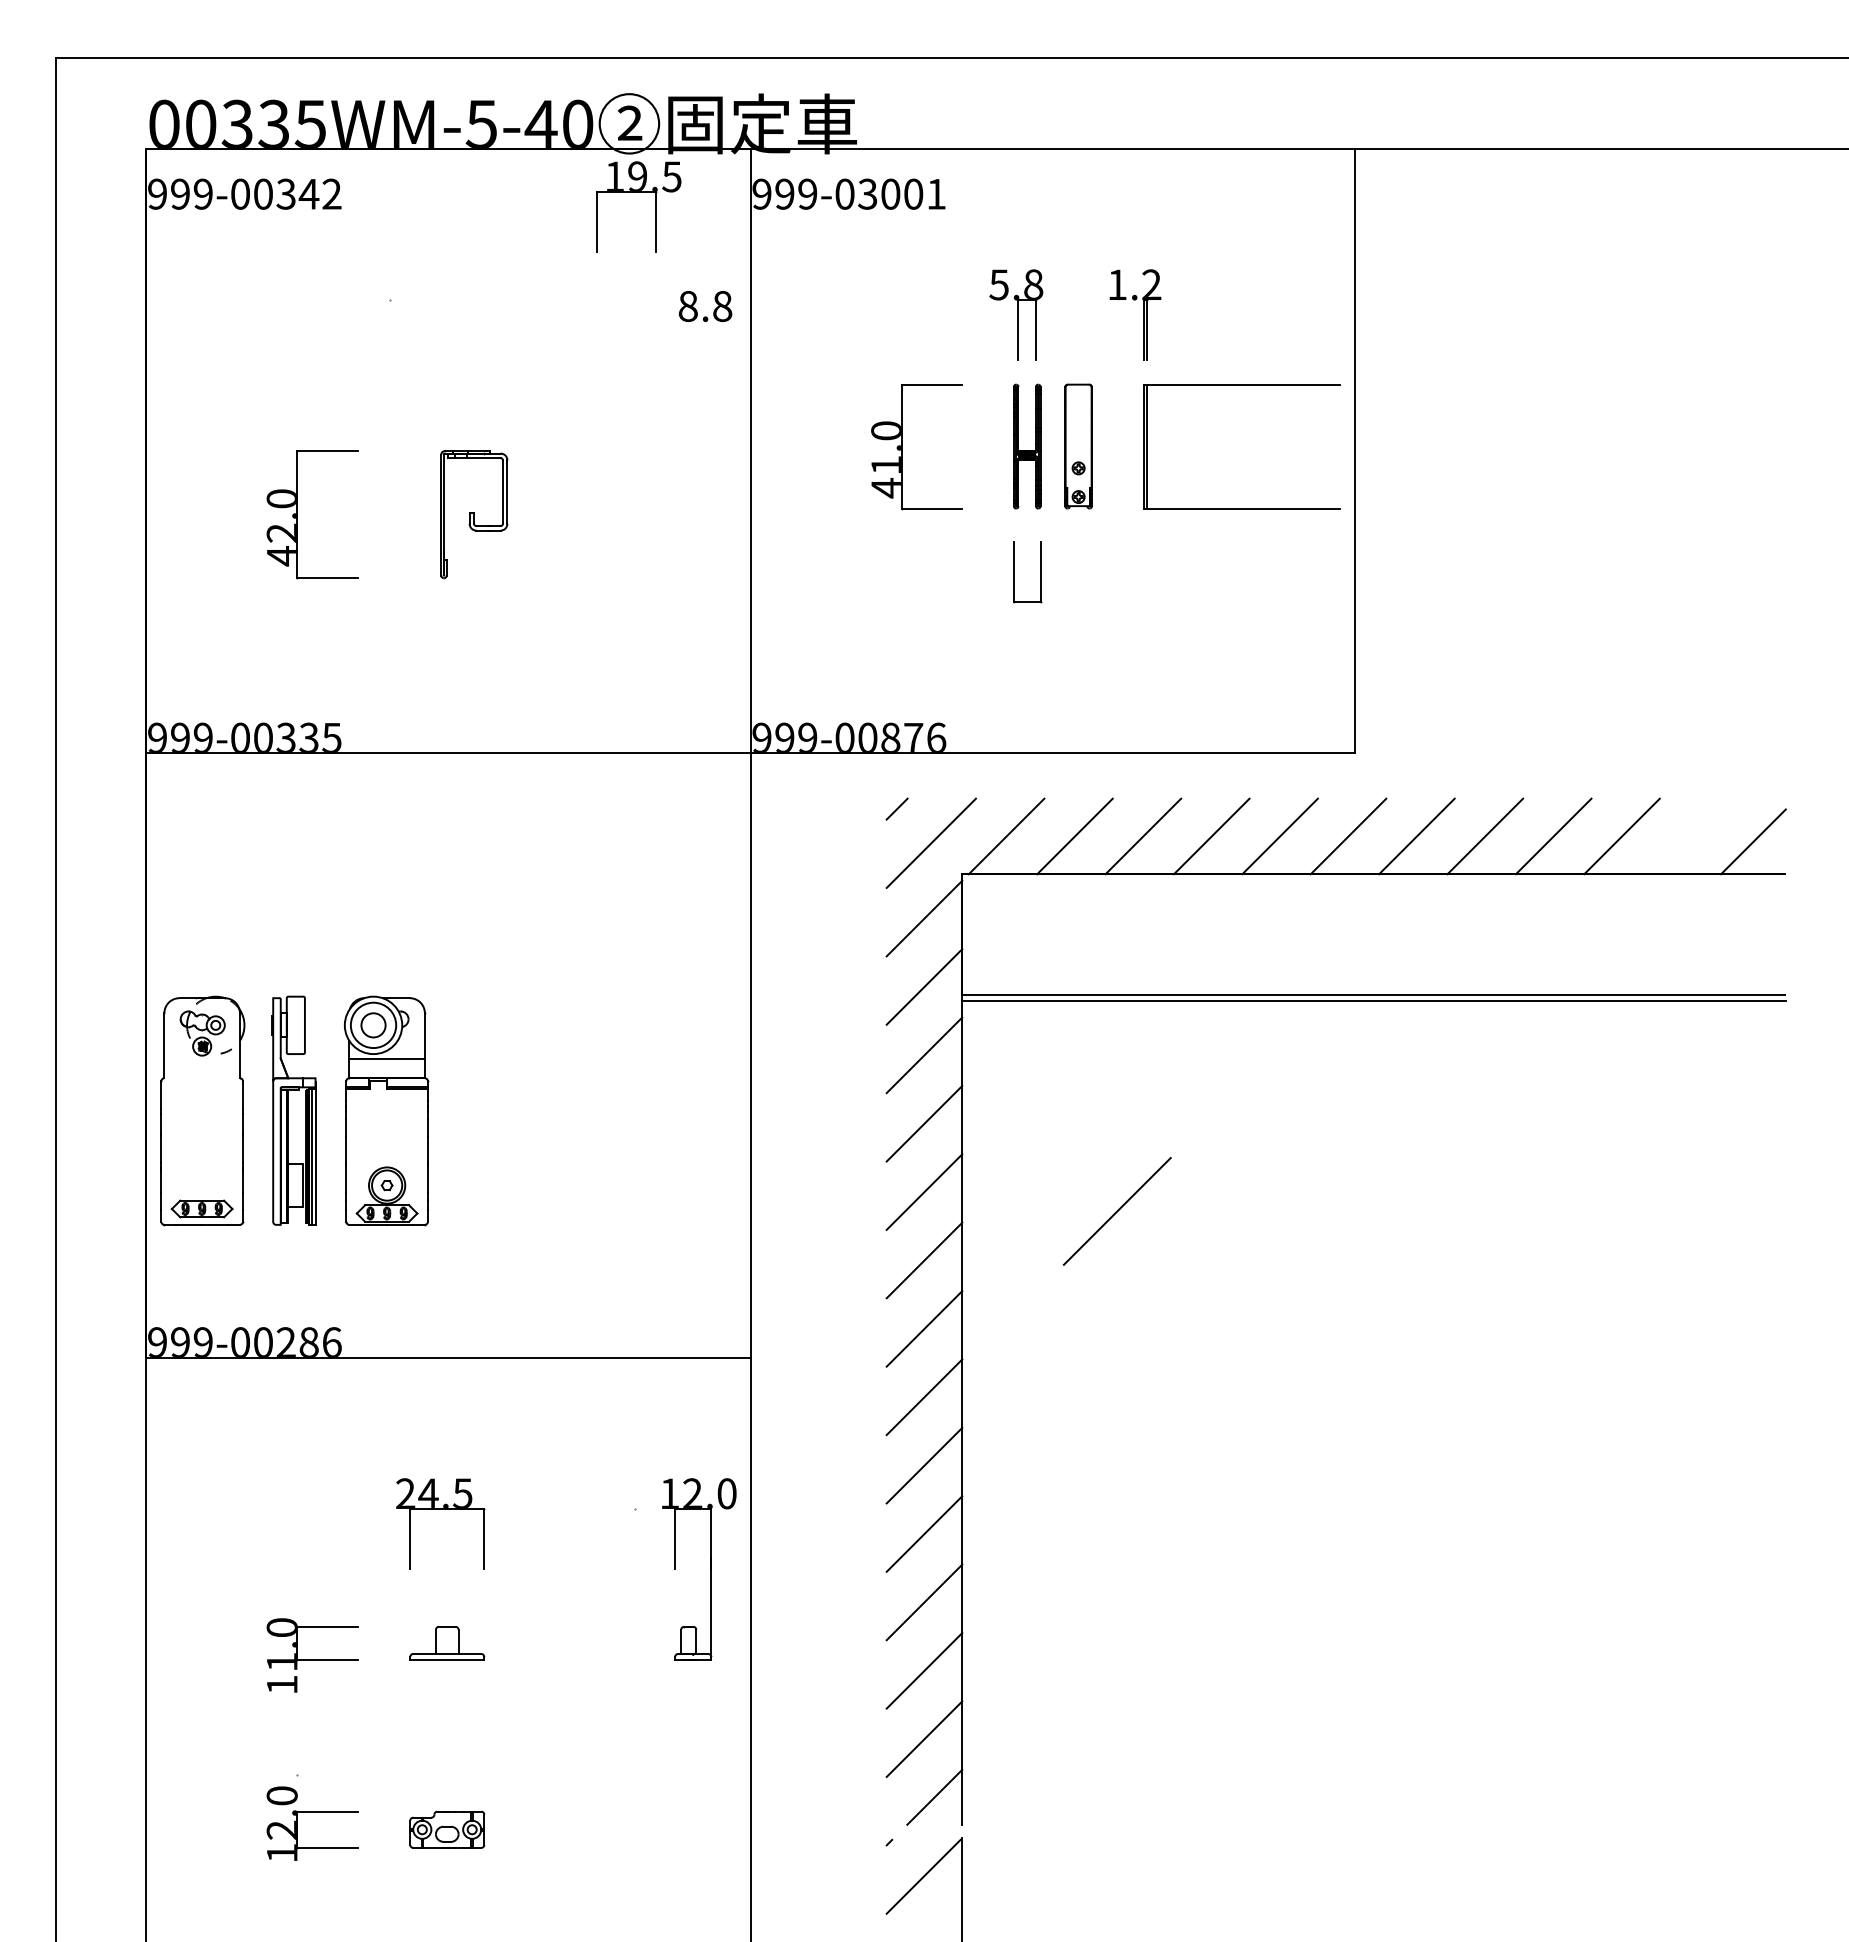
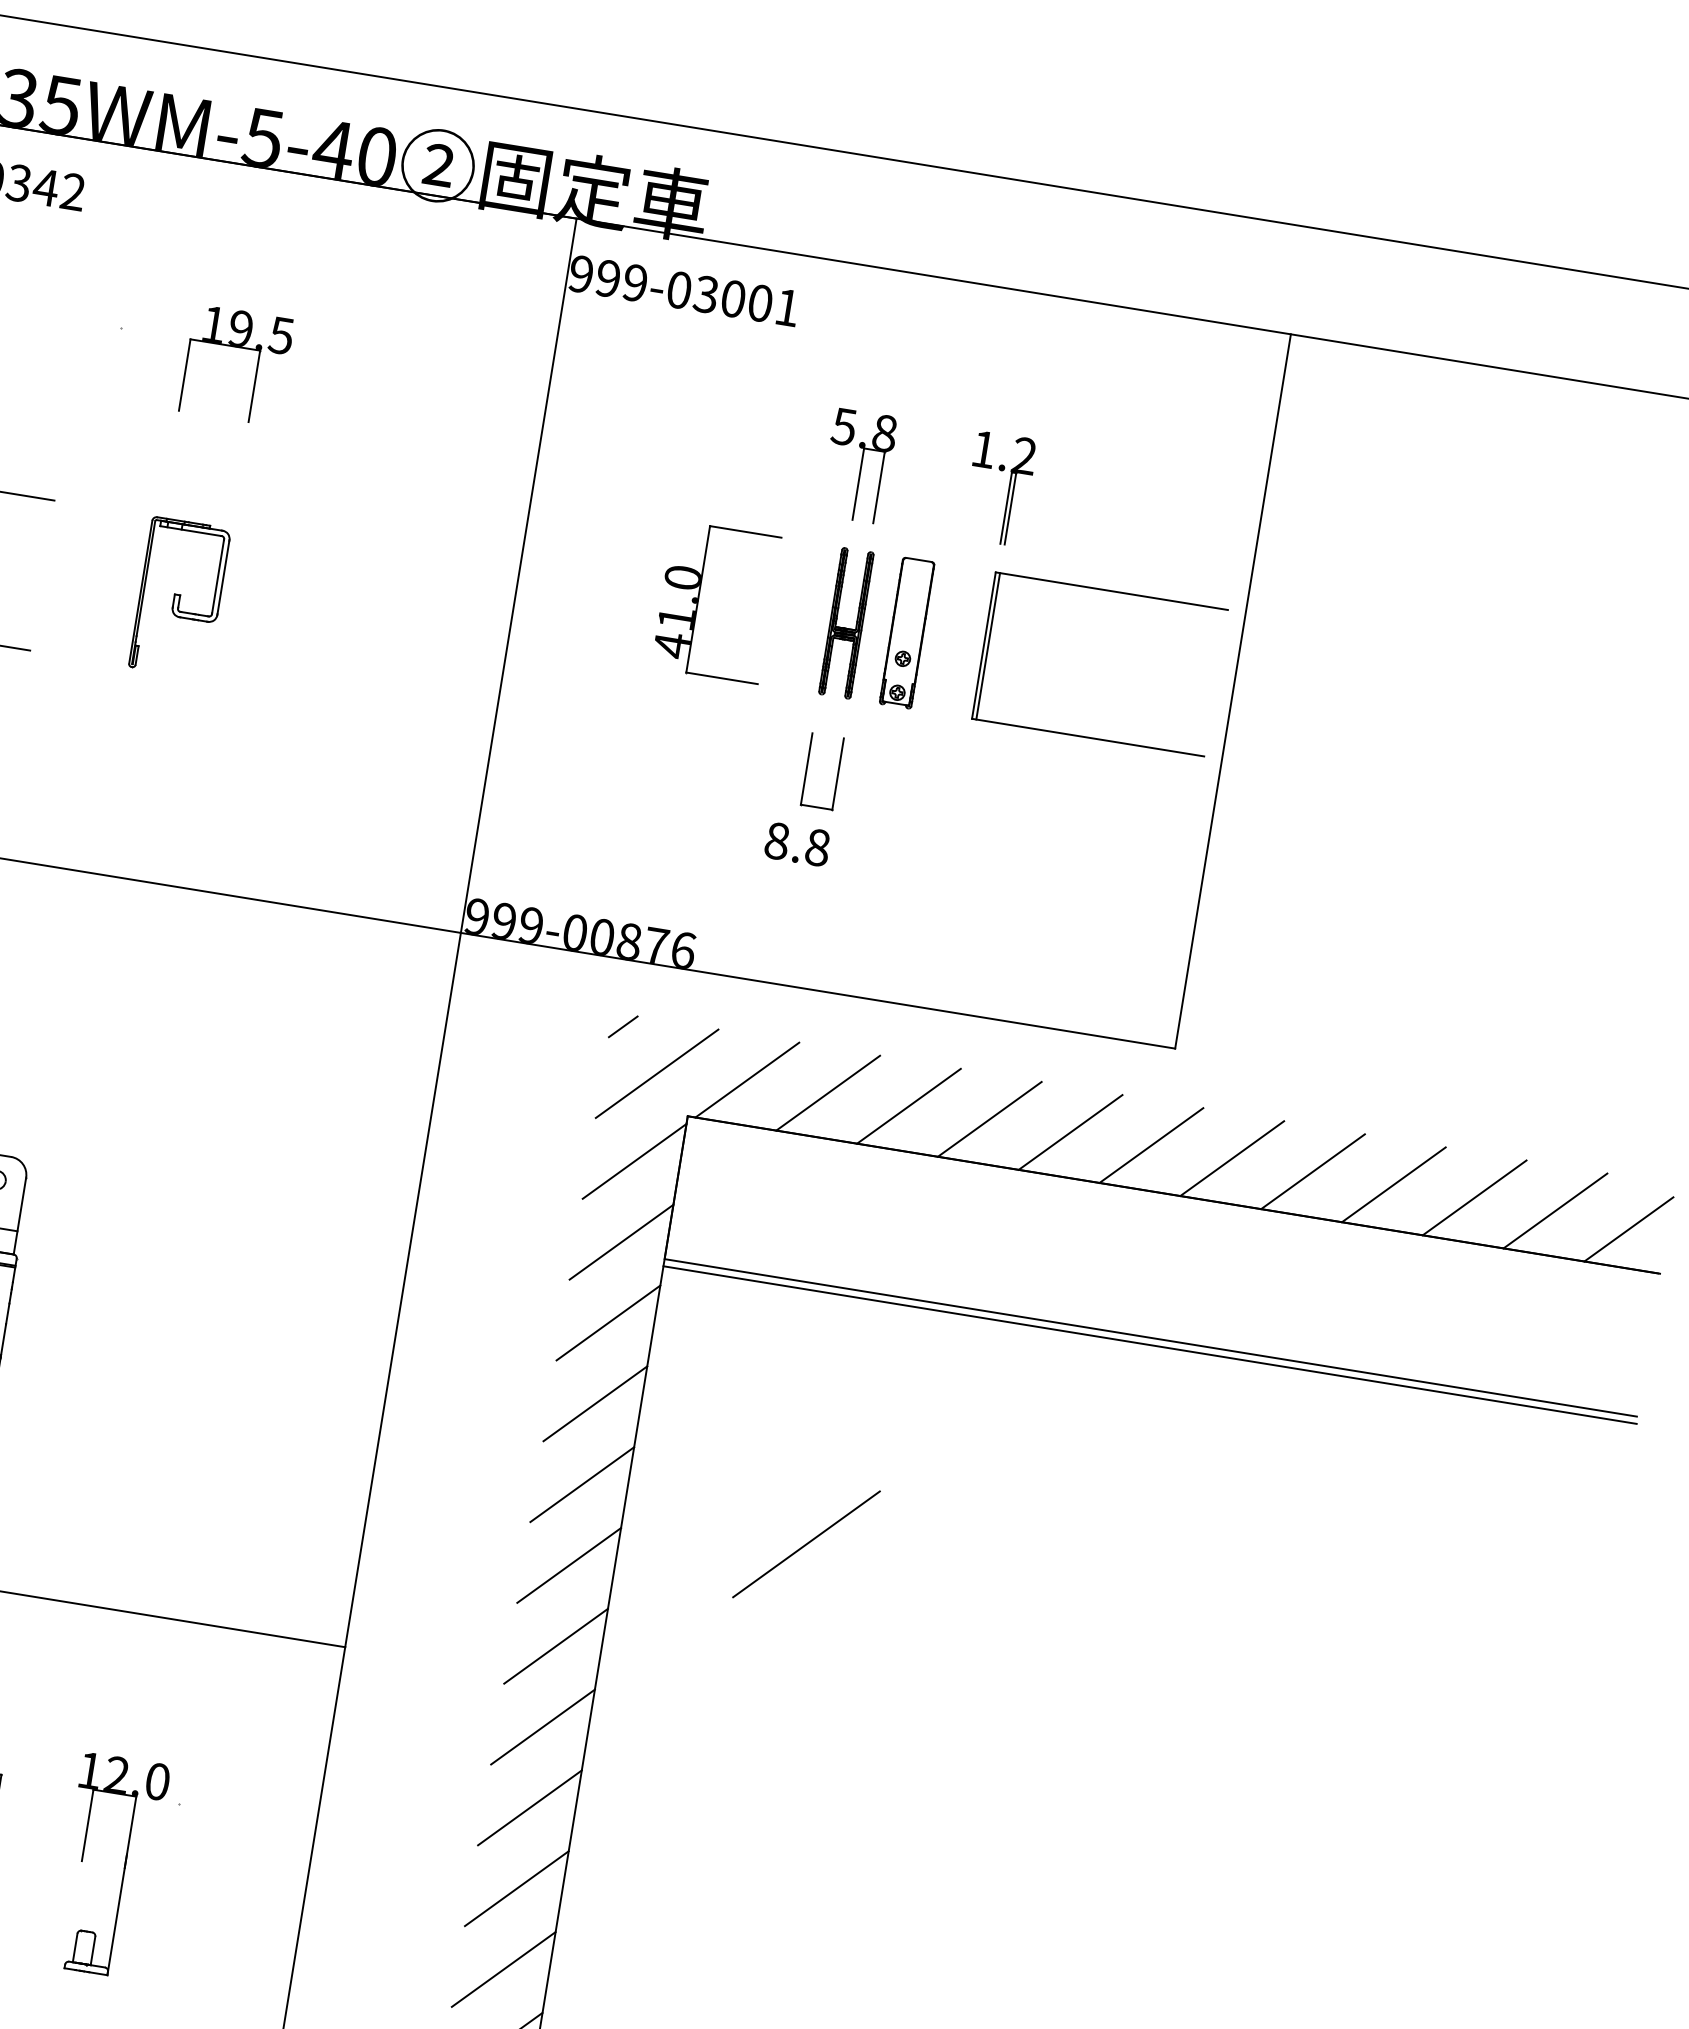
part: (638, 192) -> (238, 347), moved
text: (705, 306) -> (797, 844), moved
line: (1690, 836) -> (1555, 1211), added
part: (710, 1569) -> (123, 1868), moved

